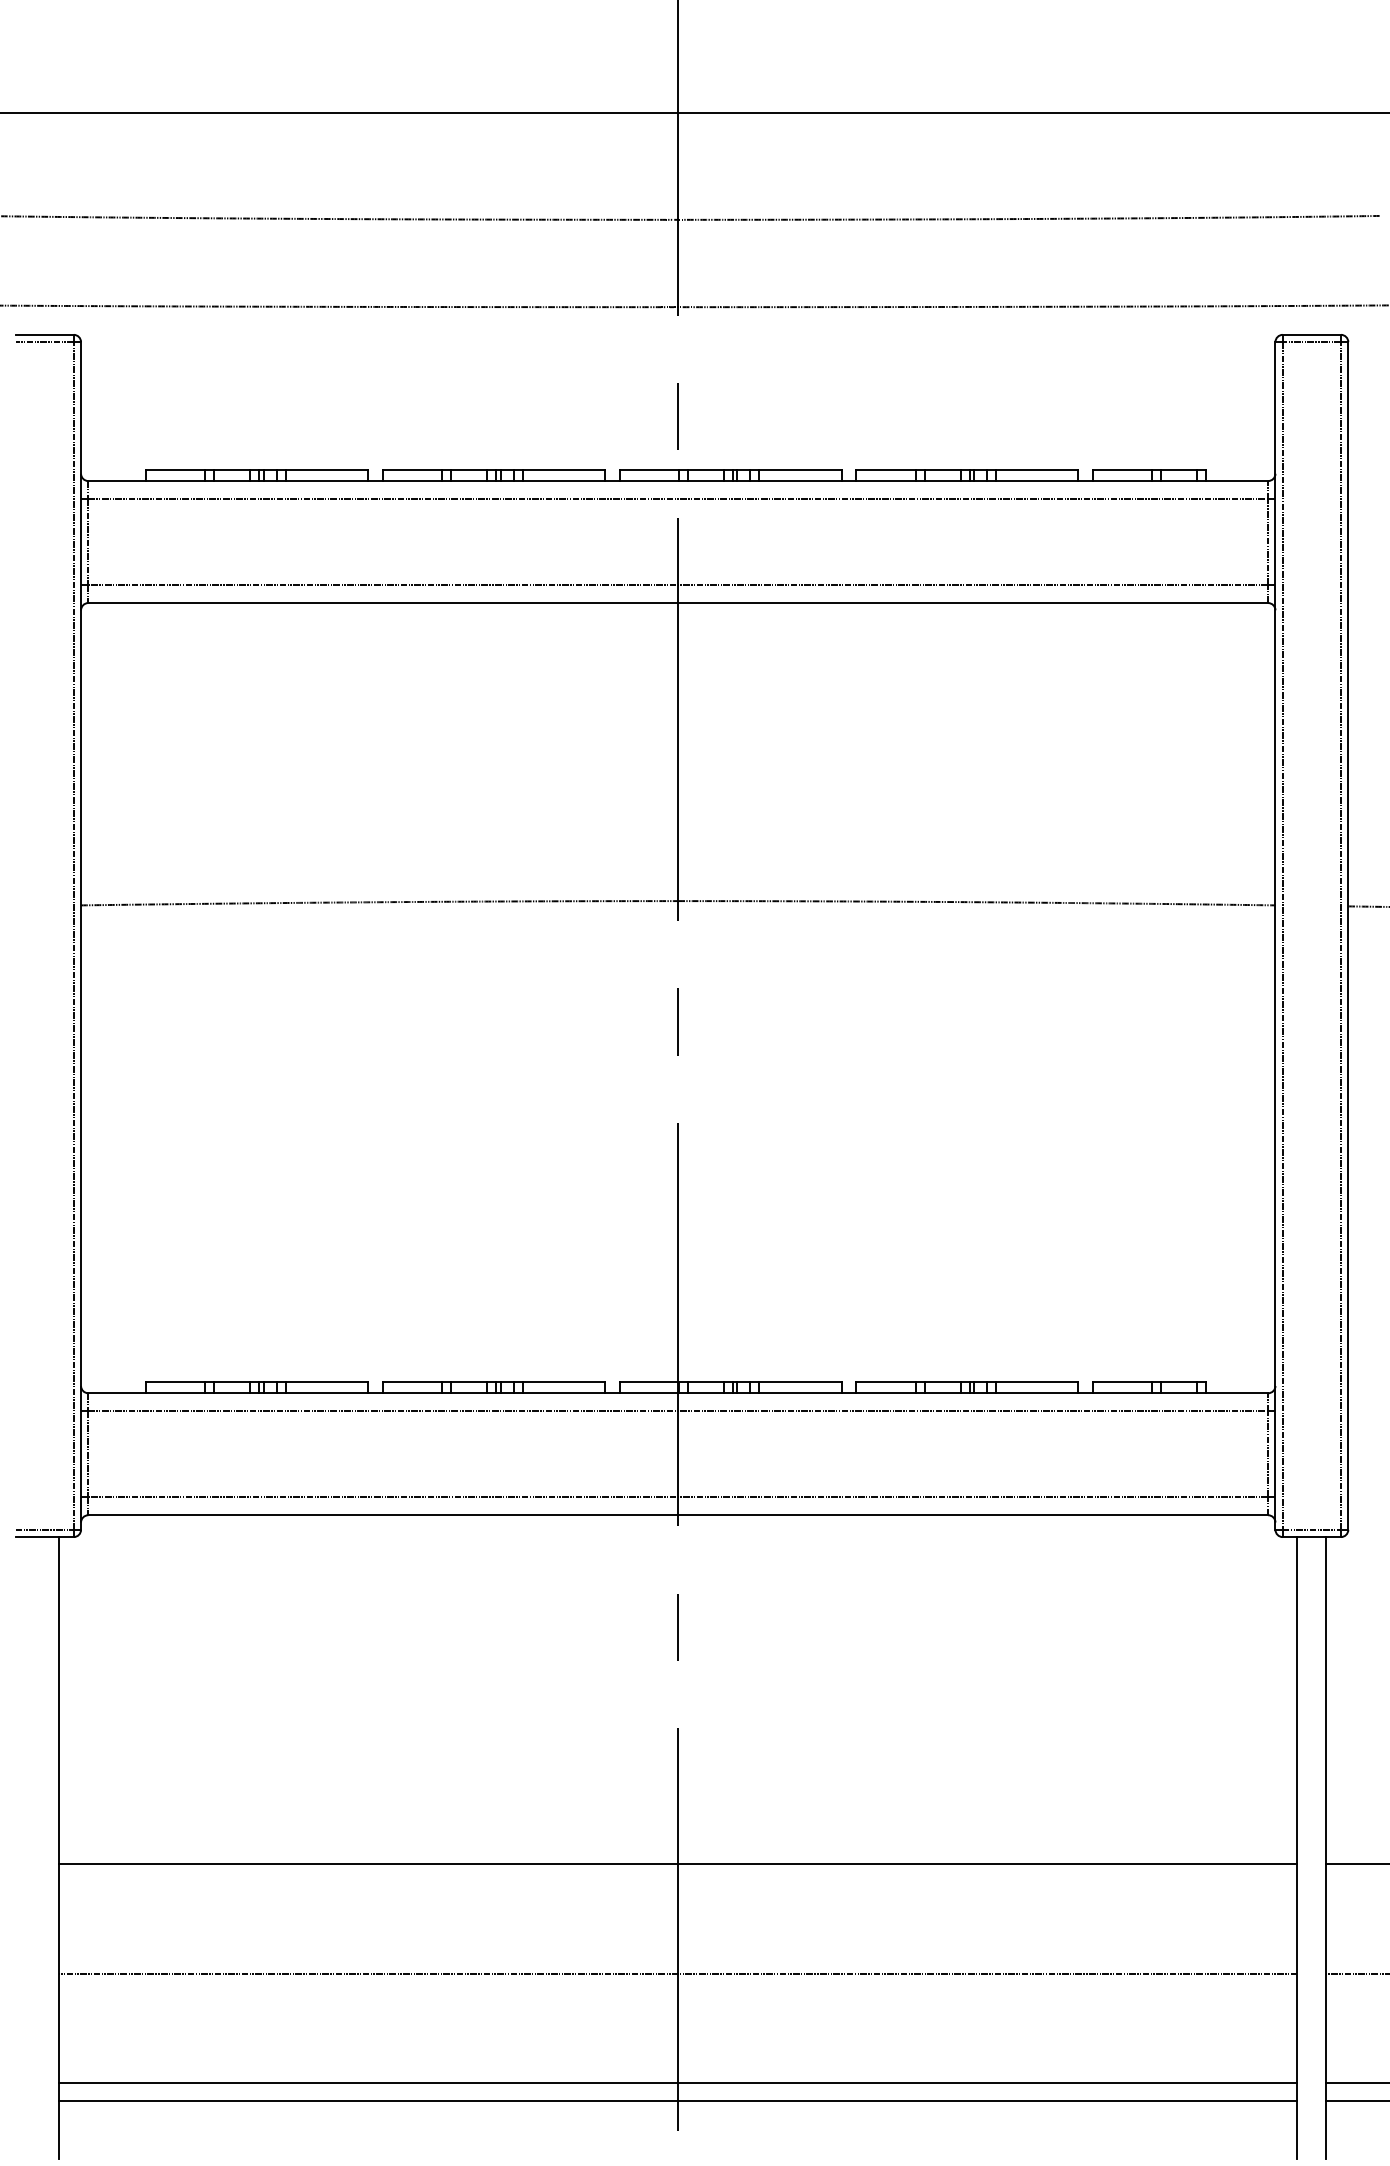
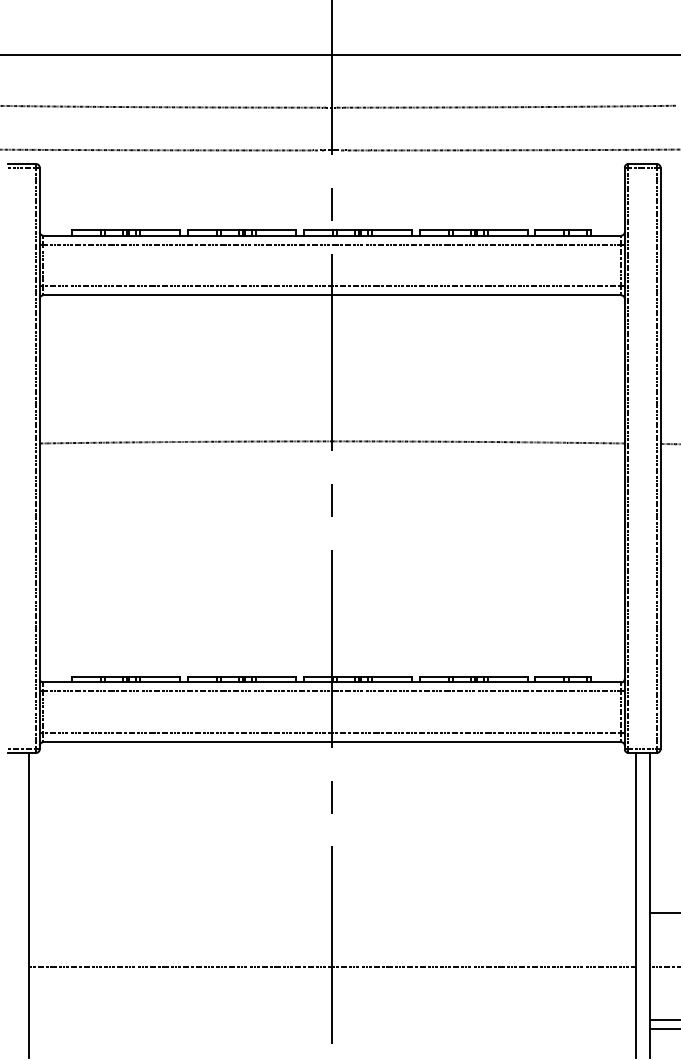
line: (678, 1864) -> (332, 913), removed
line: (678, 2083) -> (332, 1020), removed
line: (678, 2101) -> (332, 1029), removed

